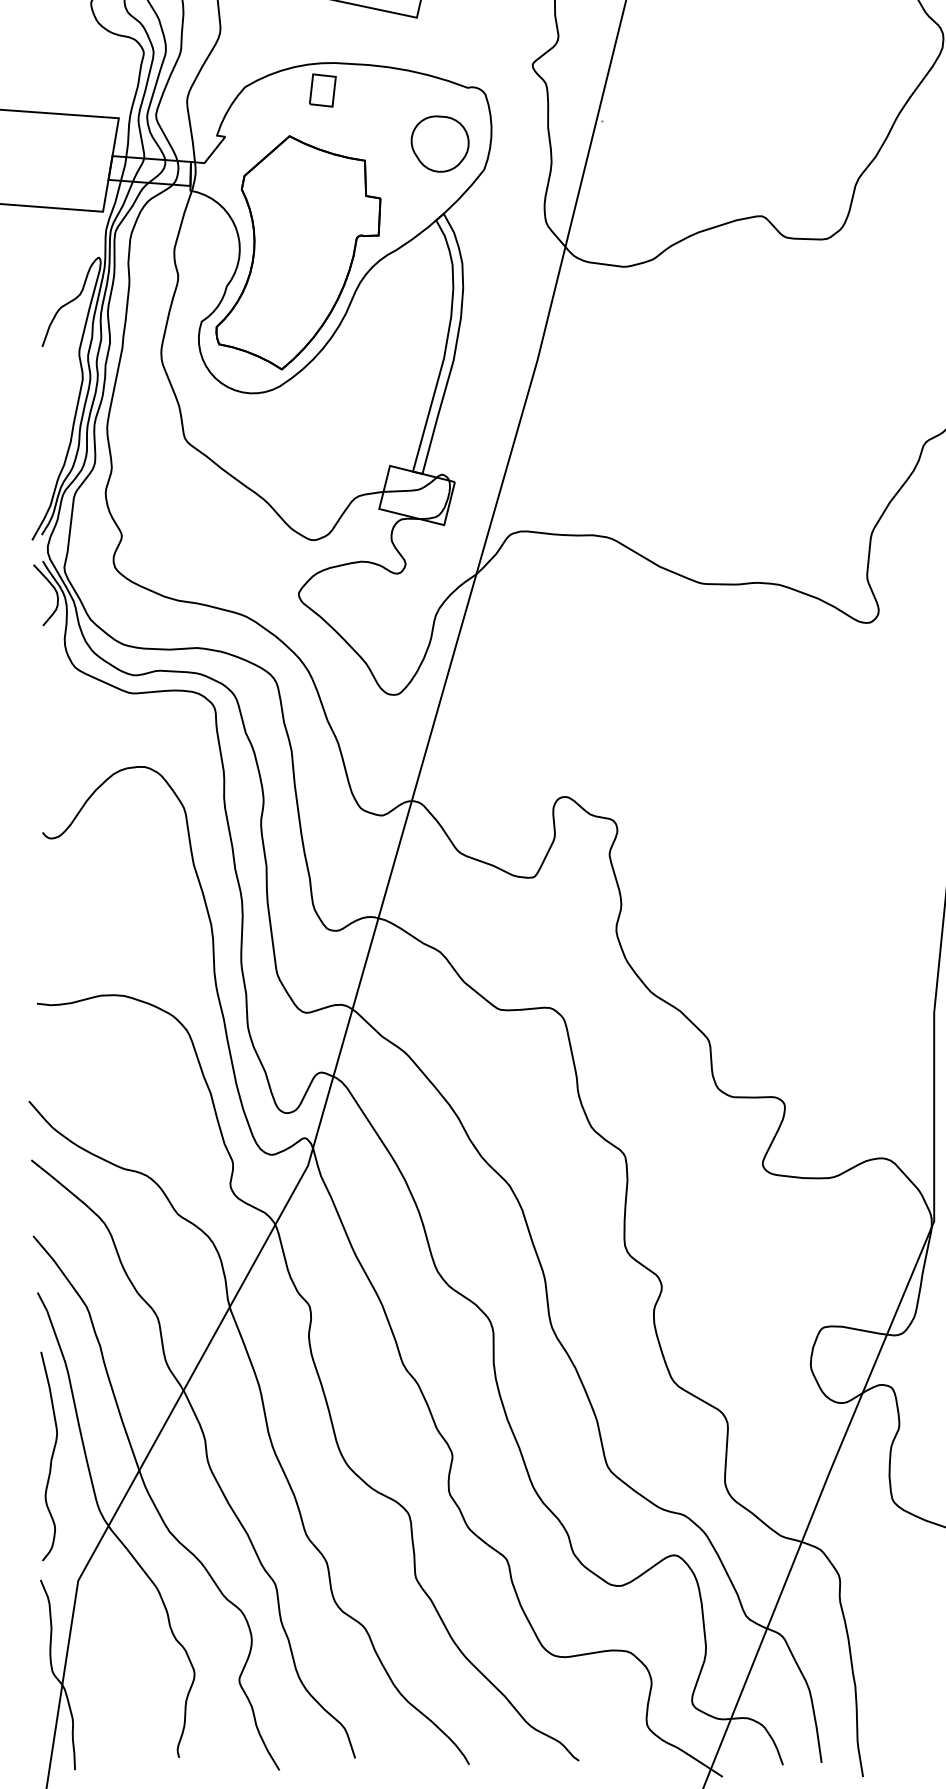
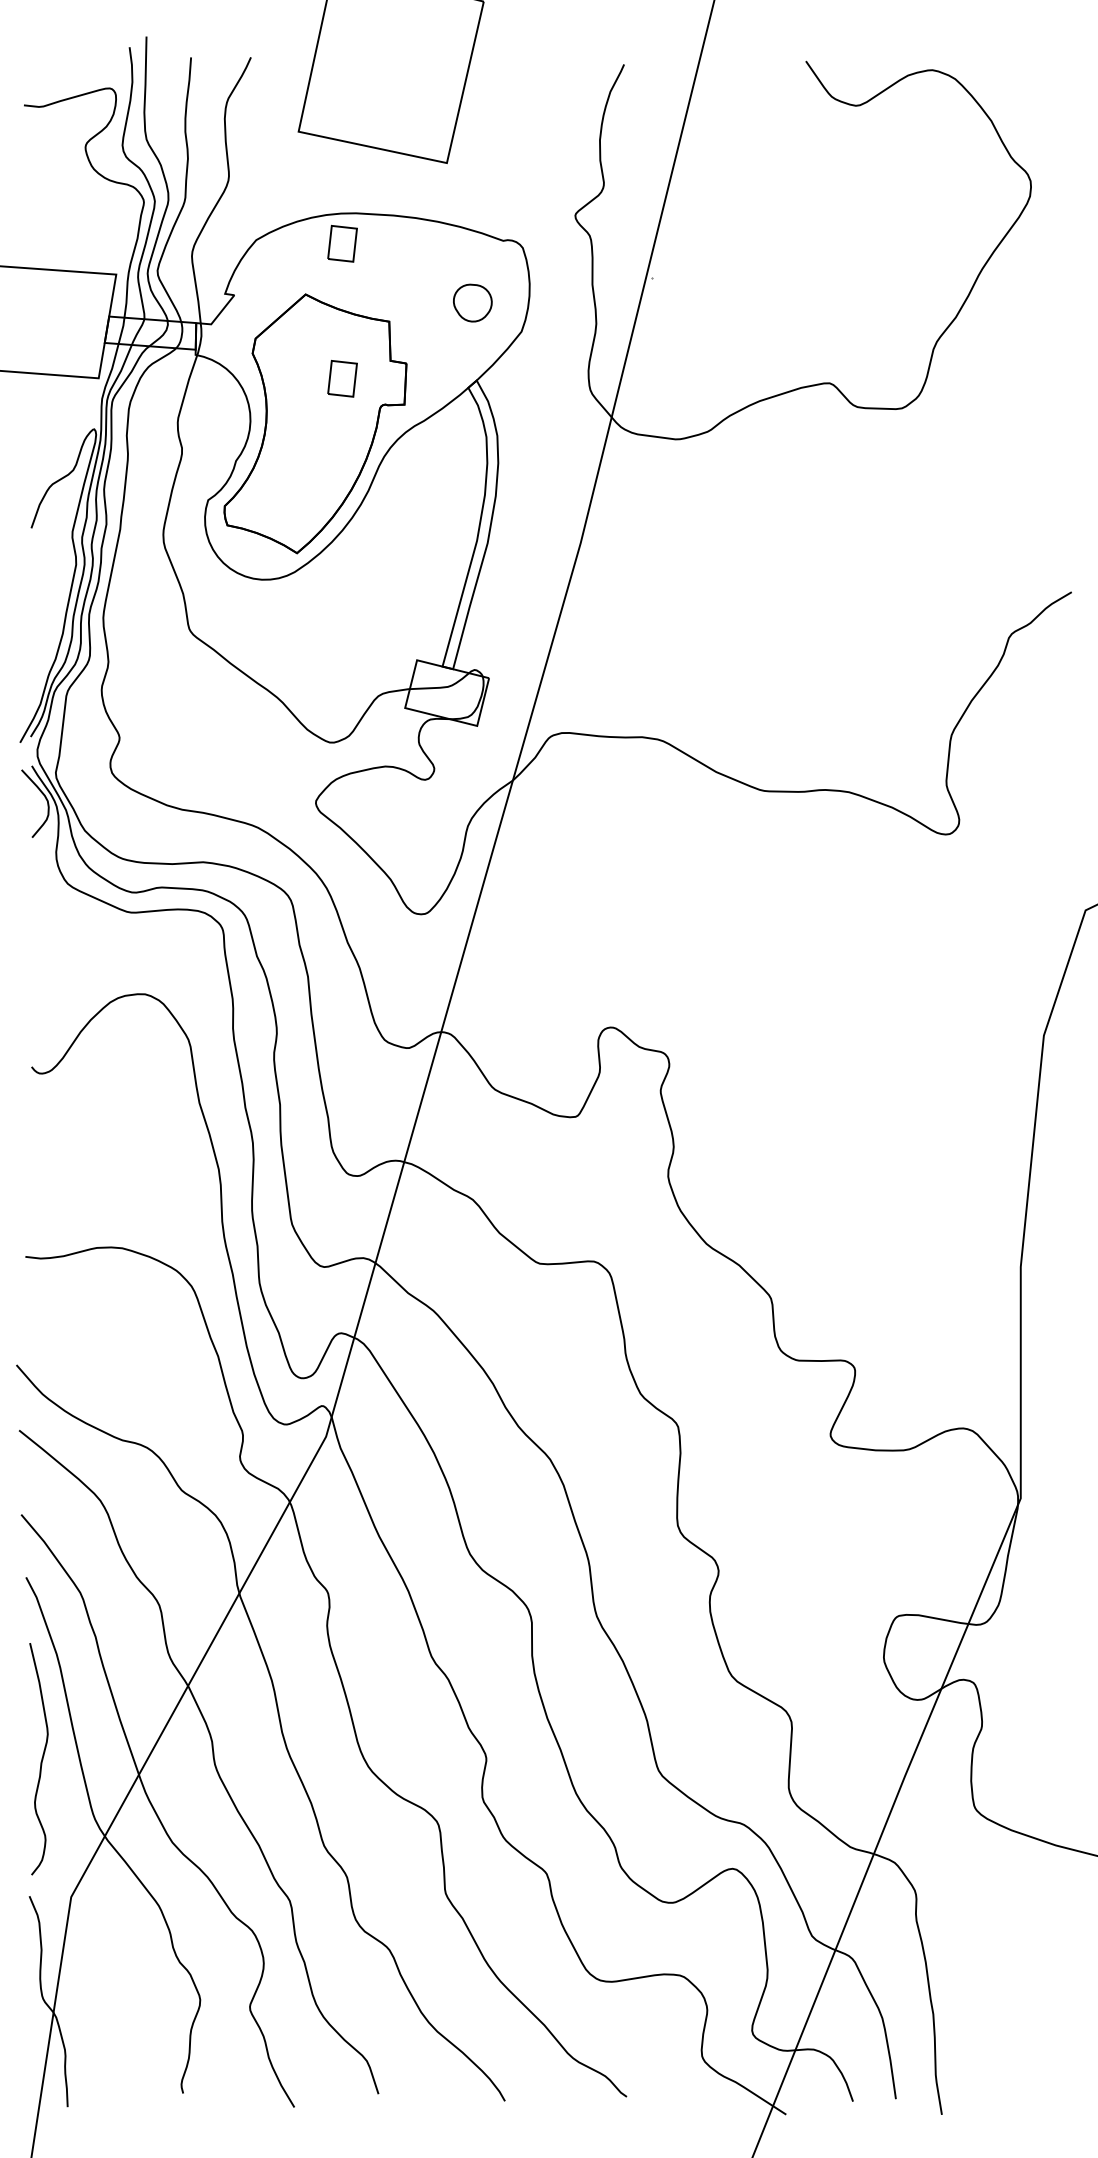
part: (439, 143) -> (472, 302), size x0.6
part: (322, 211) -> (342, 378), added

